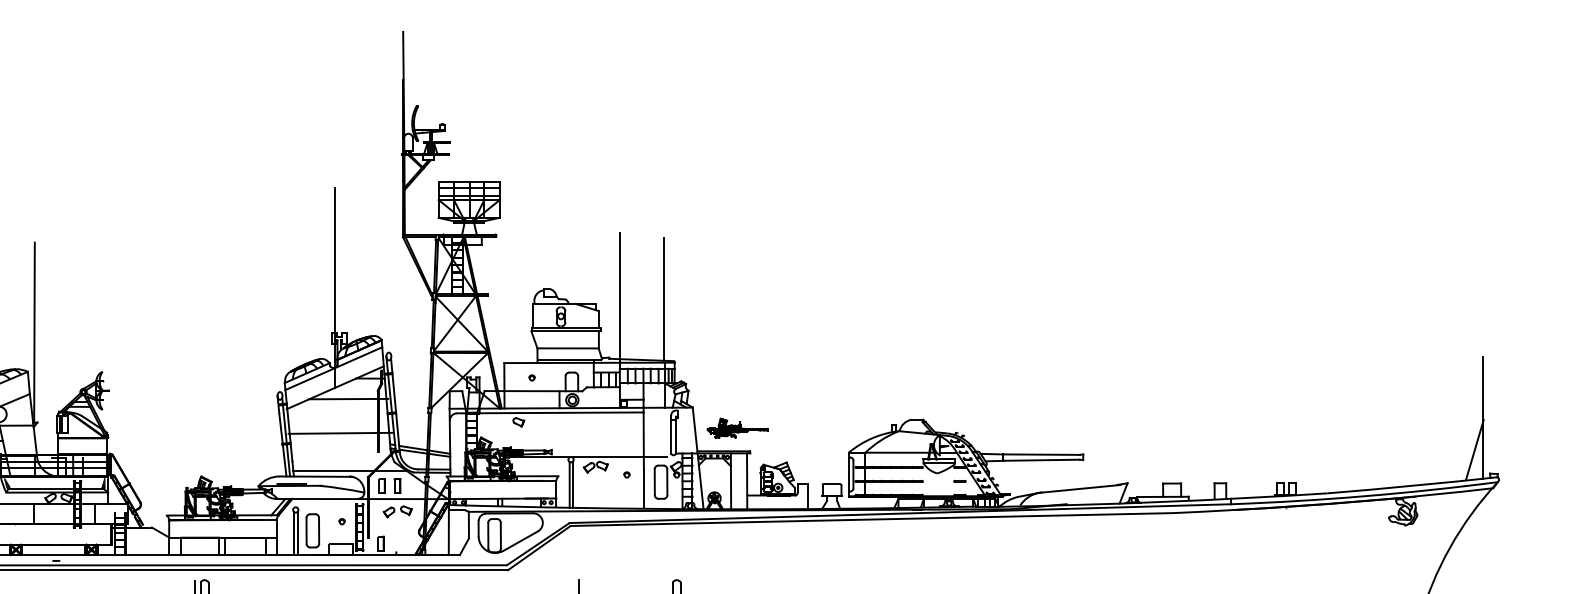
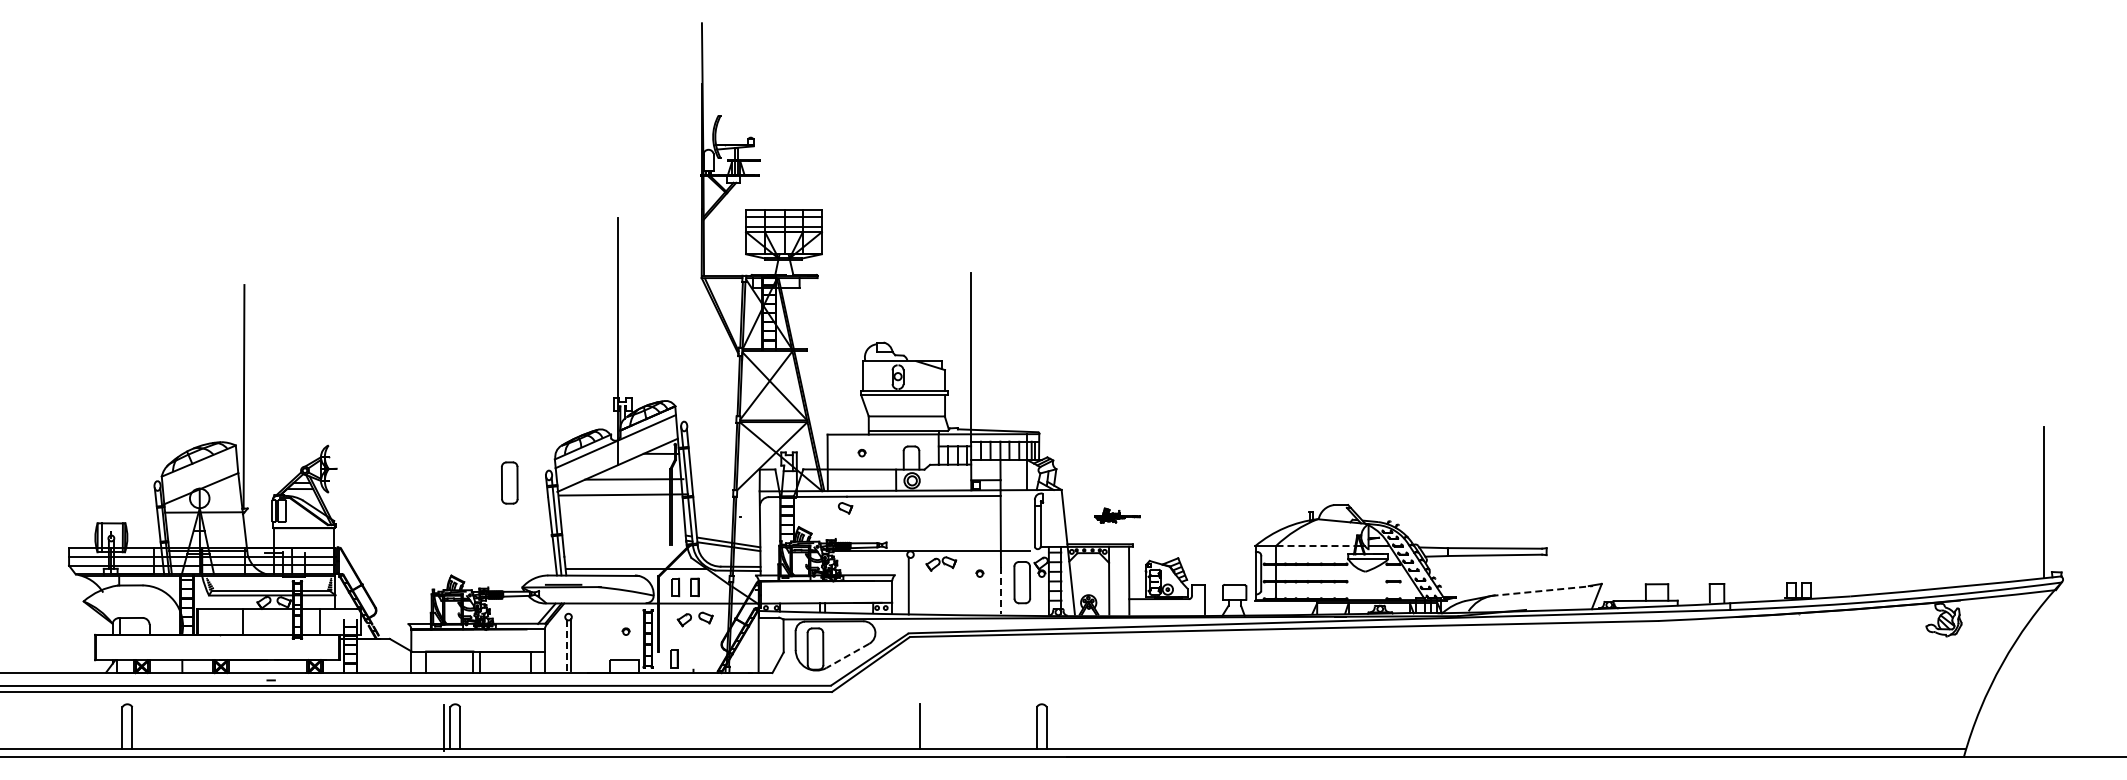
line: (663, 299) -> (1025, 355), removed
part: (737, 428) -> (1117, 515), size x0.6
line: (340, 432) -> (623, 494), moved
line: (1475, 449) -> (2033, 542), removed
line: (897, 453) -> (1316, 546), solid -> dashed
line: (572, 484) -> (912, 585), removed
line: (643, 488) -> (1000, 590), solid -> dashed
line: (1079, 488) -> (1542, 590), solid -> dashed
part: (312, 530) -> (509, 482), moved
line: (294, 532) -> (566, 645), solid -> dashed
line: (520, 540) -> (847, 655), solid -> dashed

